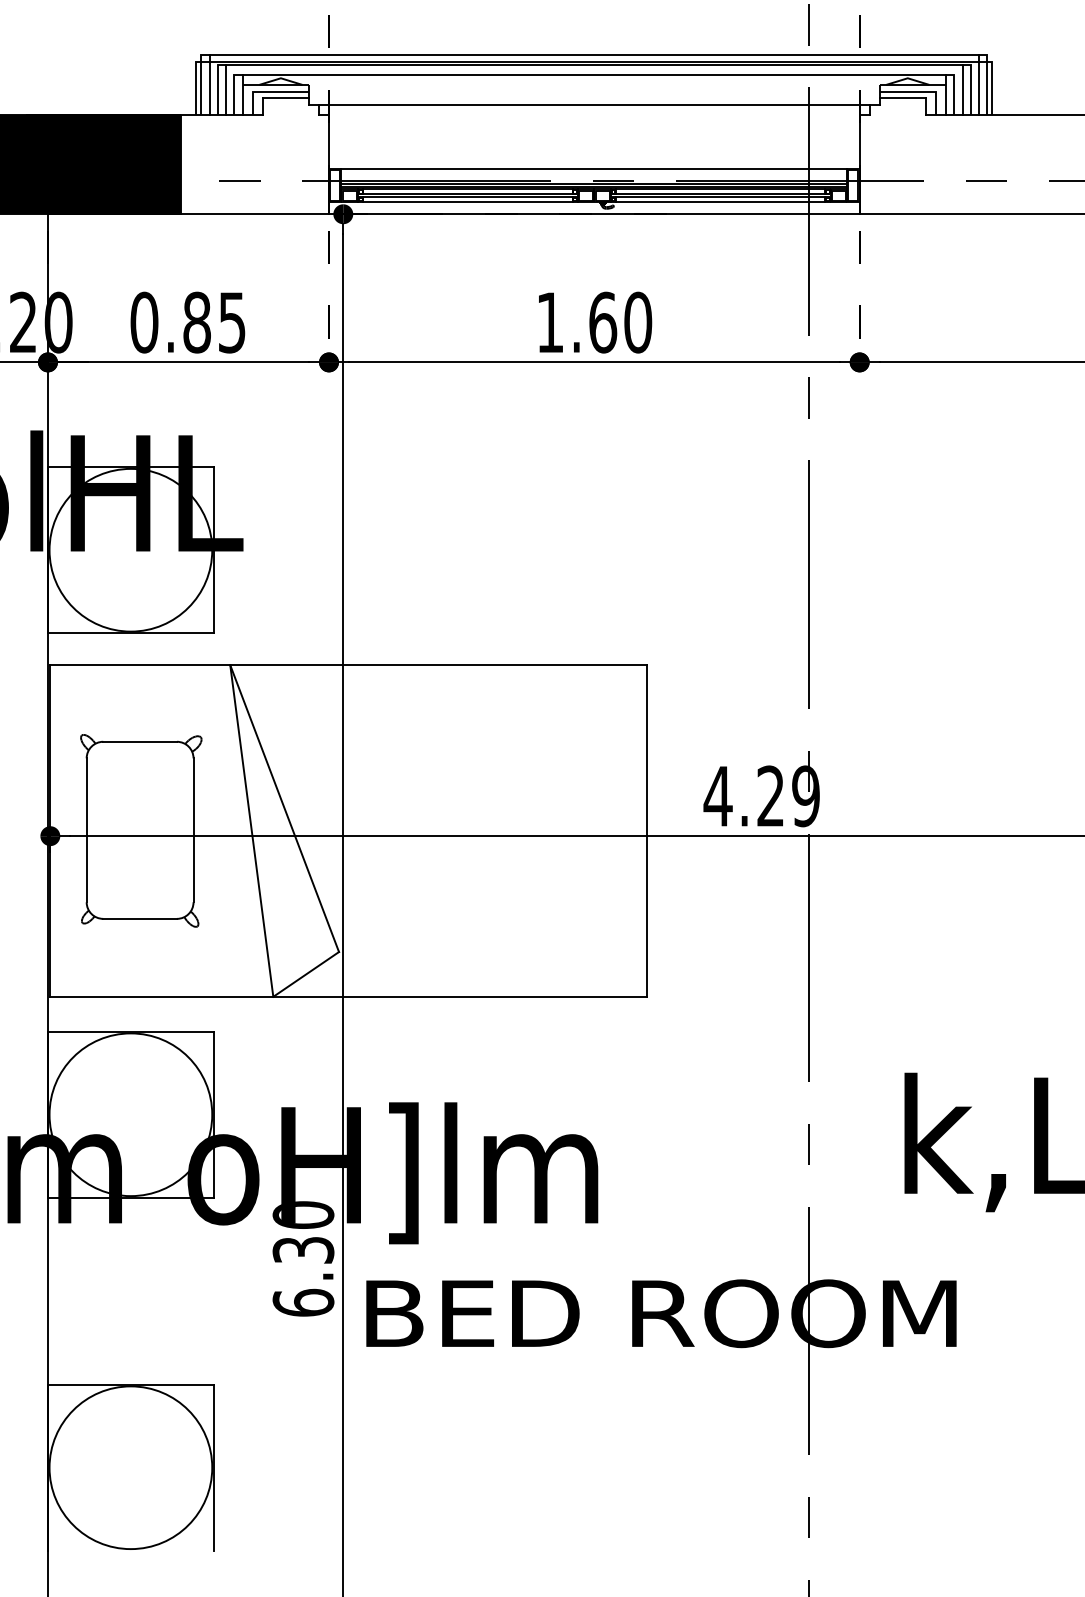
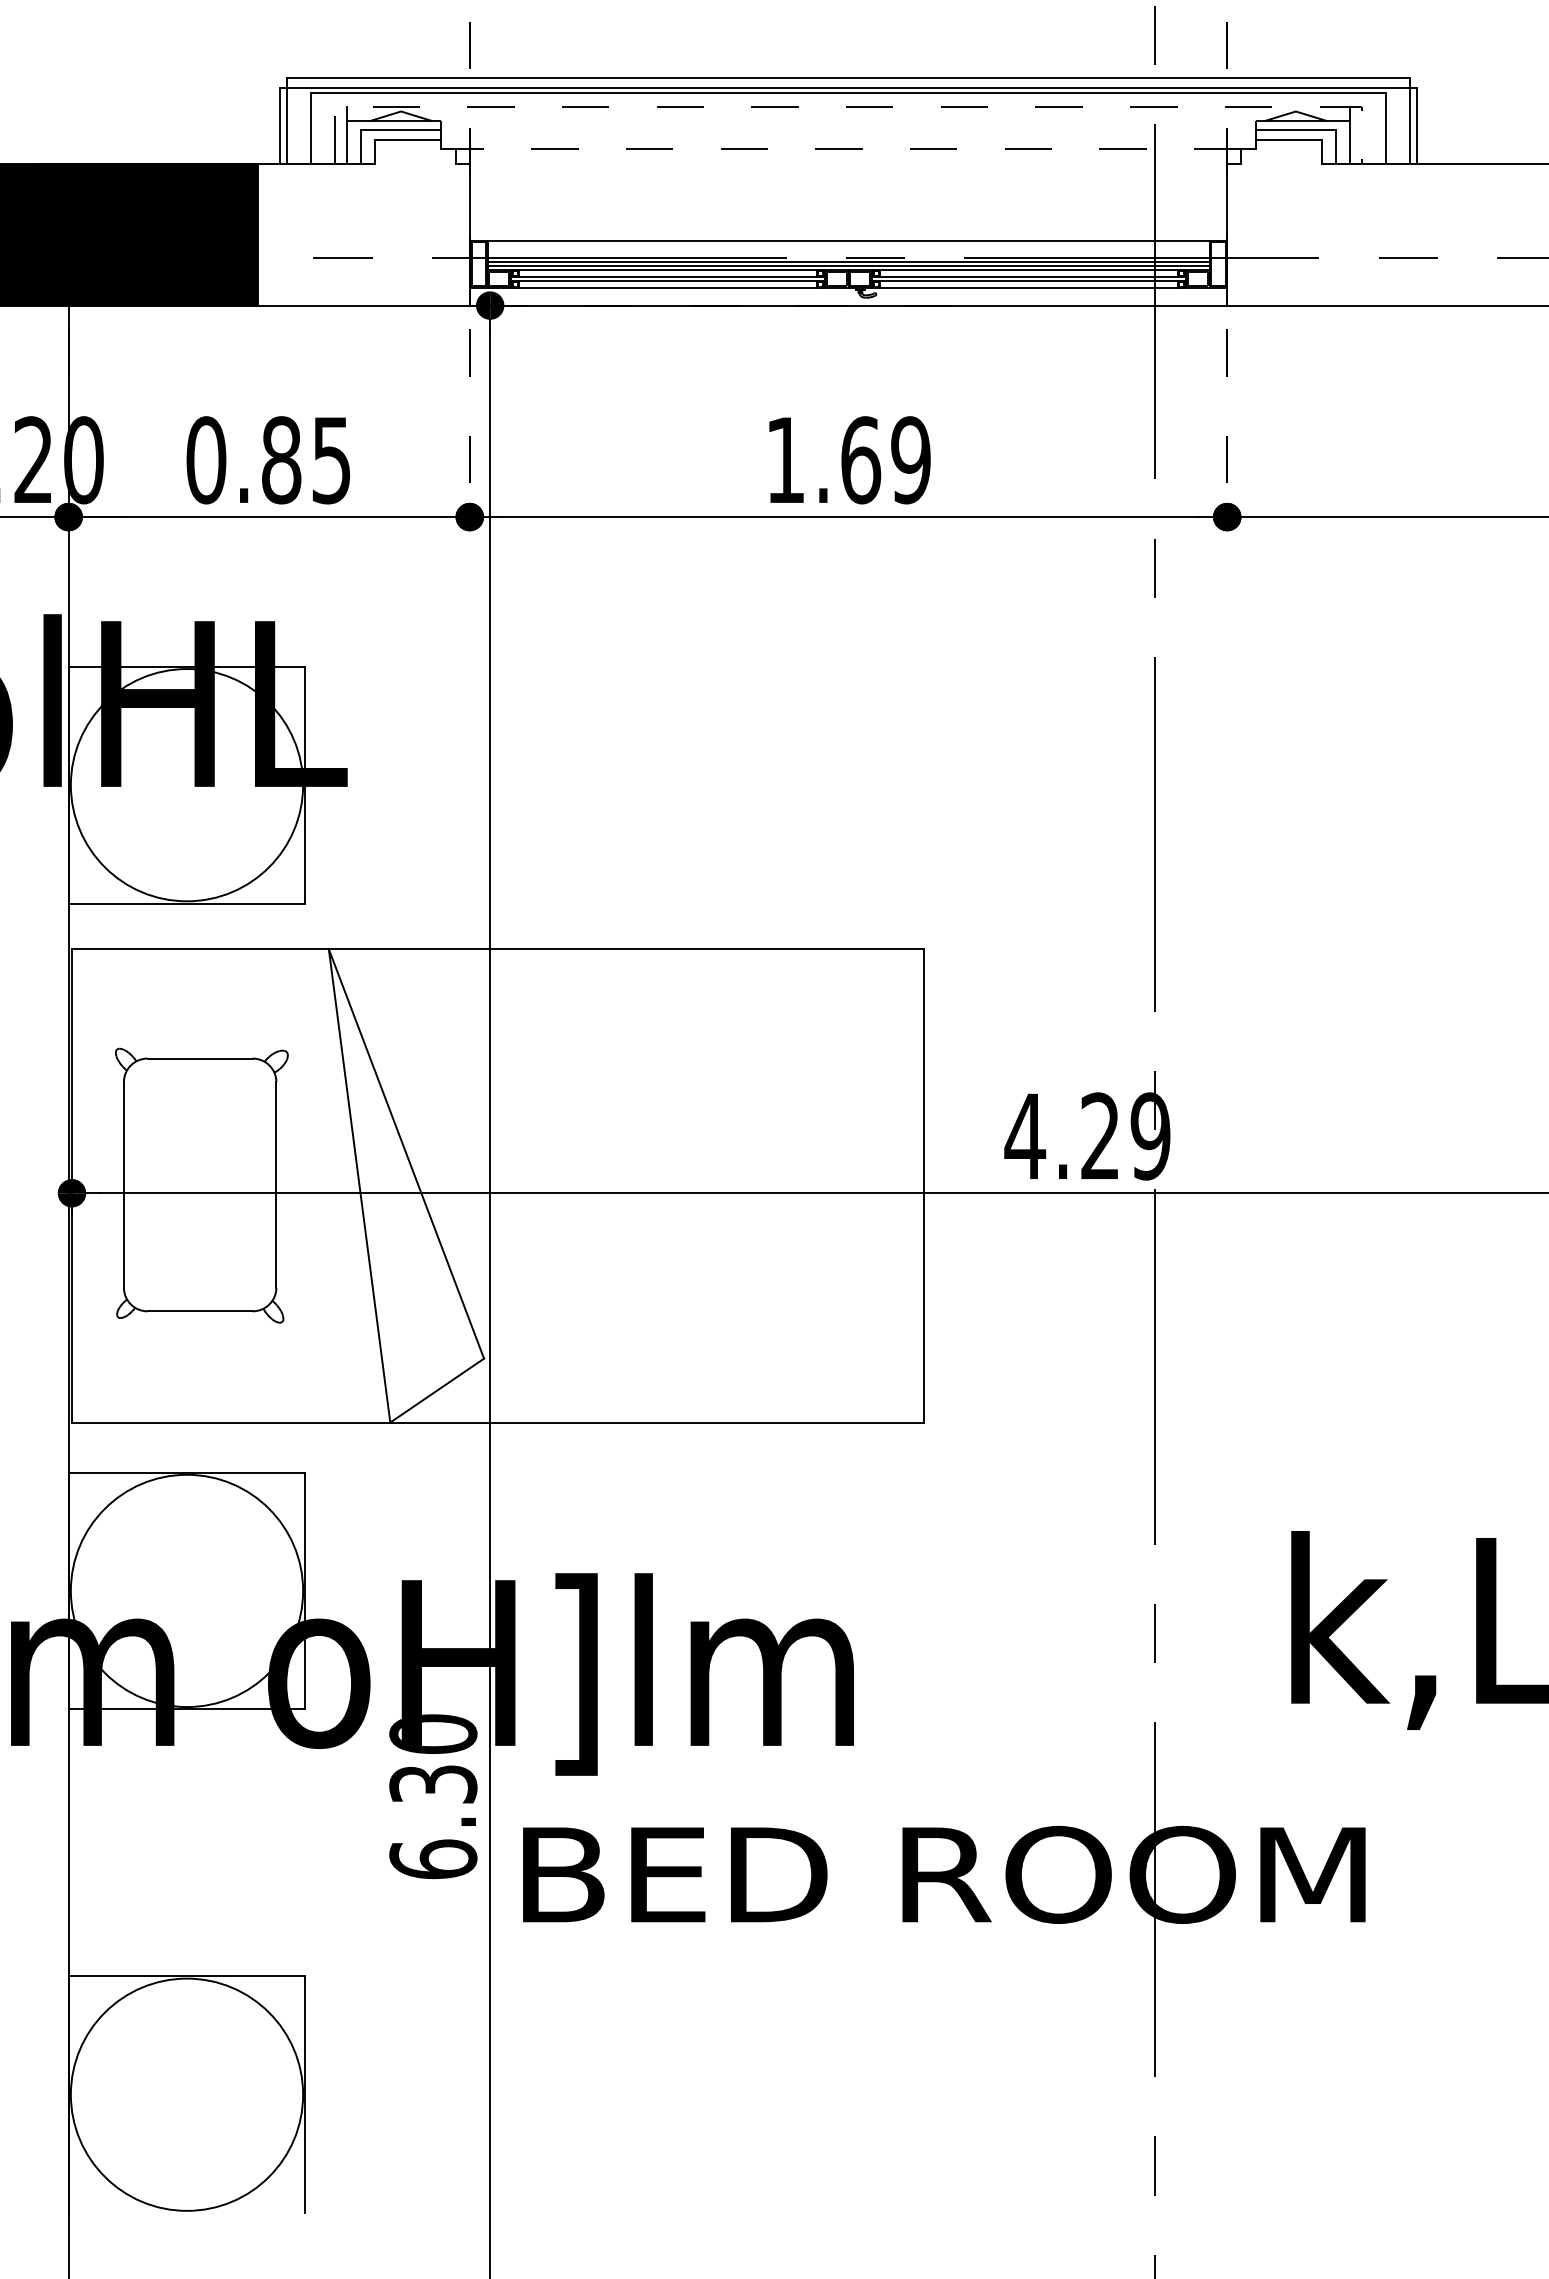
line: (594, 74) -> (848, 106), solid -> dashed
line: (209, 84) -> (299, 120), removed
line: (978, 84) -> (1397, 120), removed
line: (225, 89) -> (322, 127), removed
line: (962, 89) -> (1374, 127), removed
line: (594, 104) -> (848, 149), solid -> dashed
text: (637, 322) -> (910, 460), 1.60 -> 1.69

